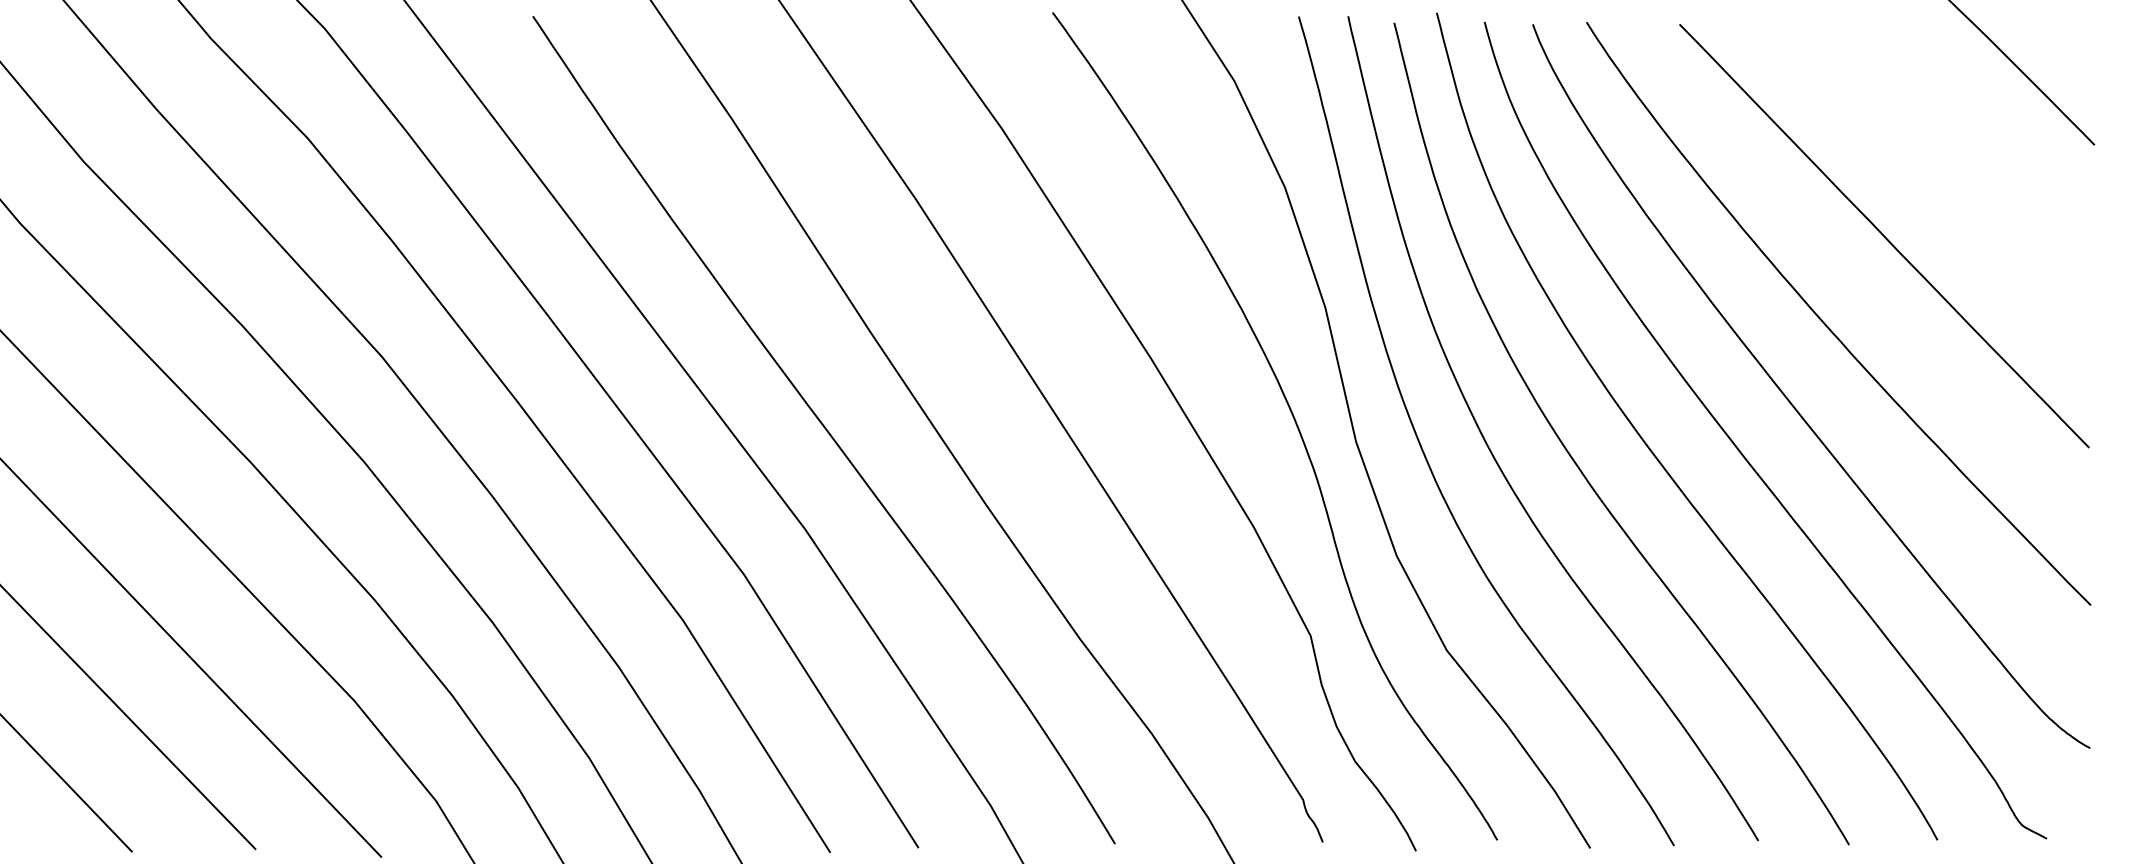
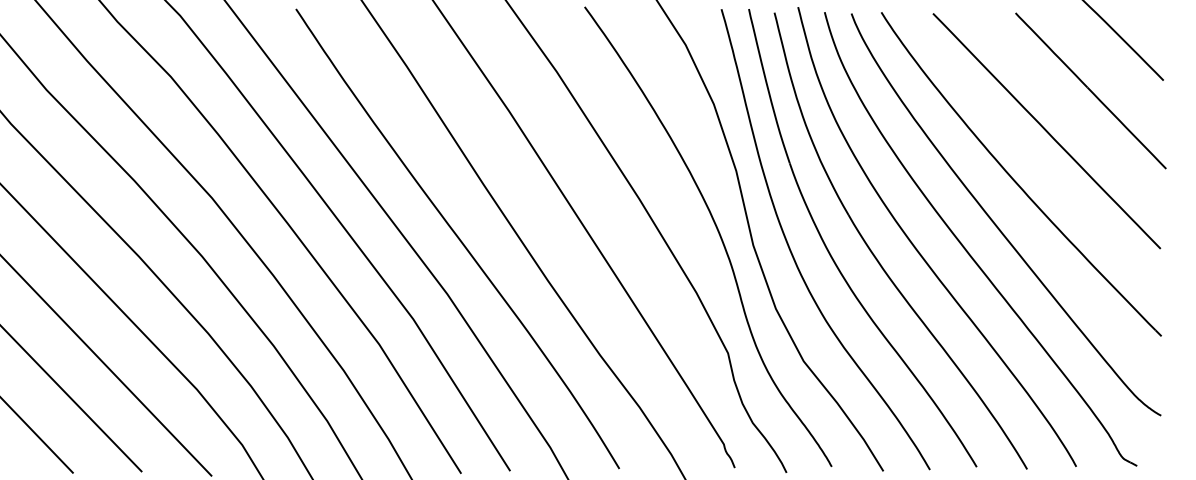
line: (1963, 162) -> (1090, 90), added

